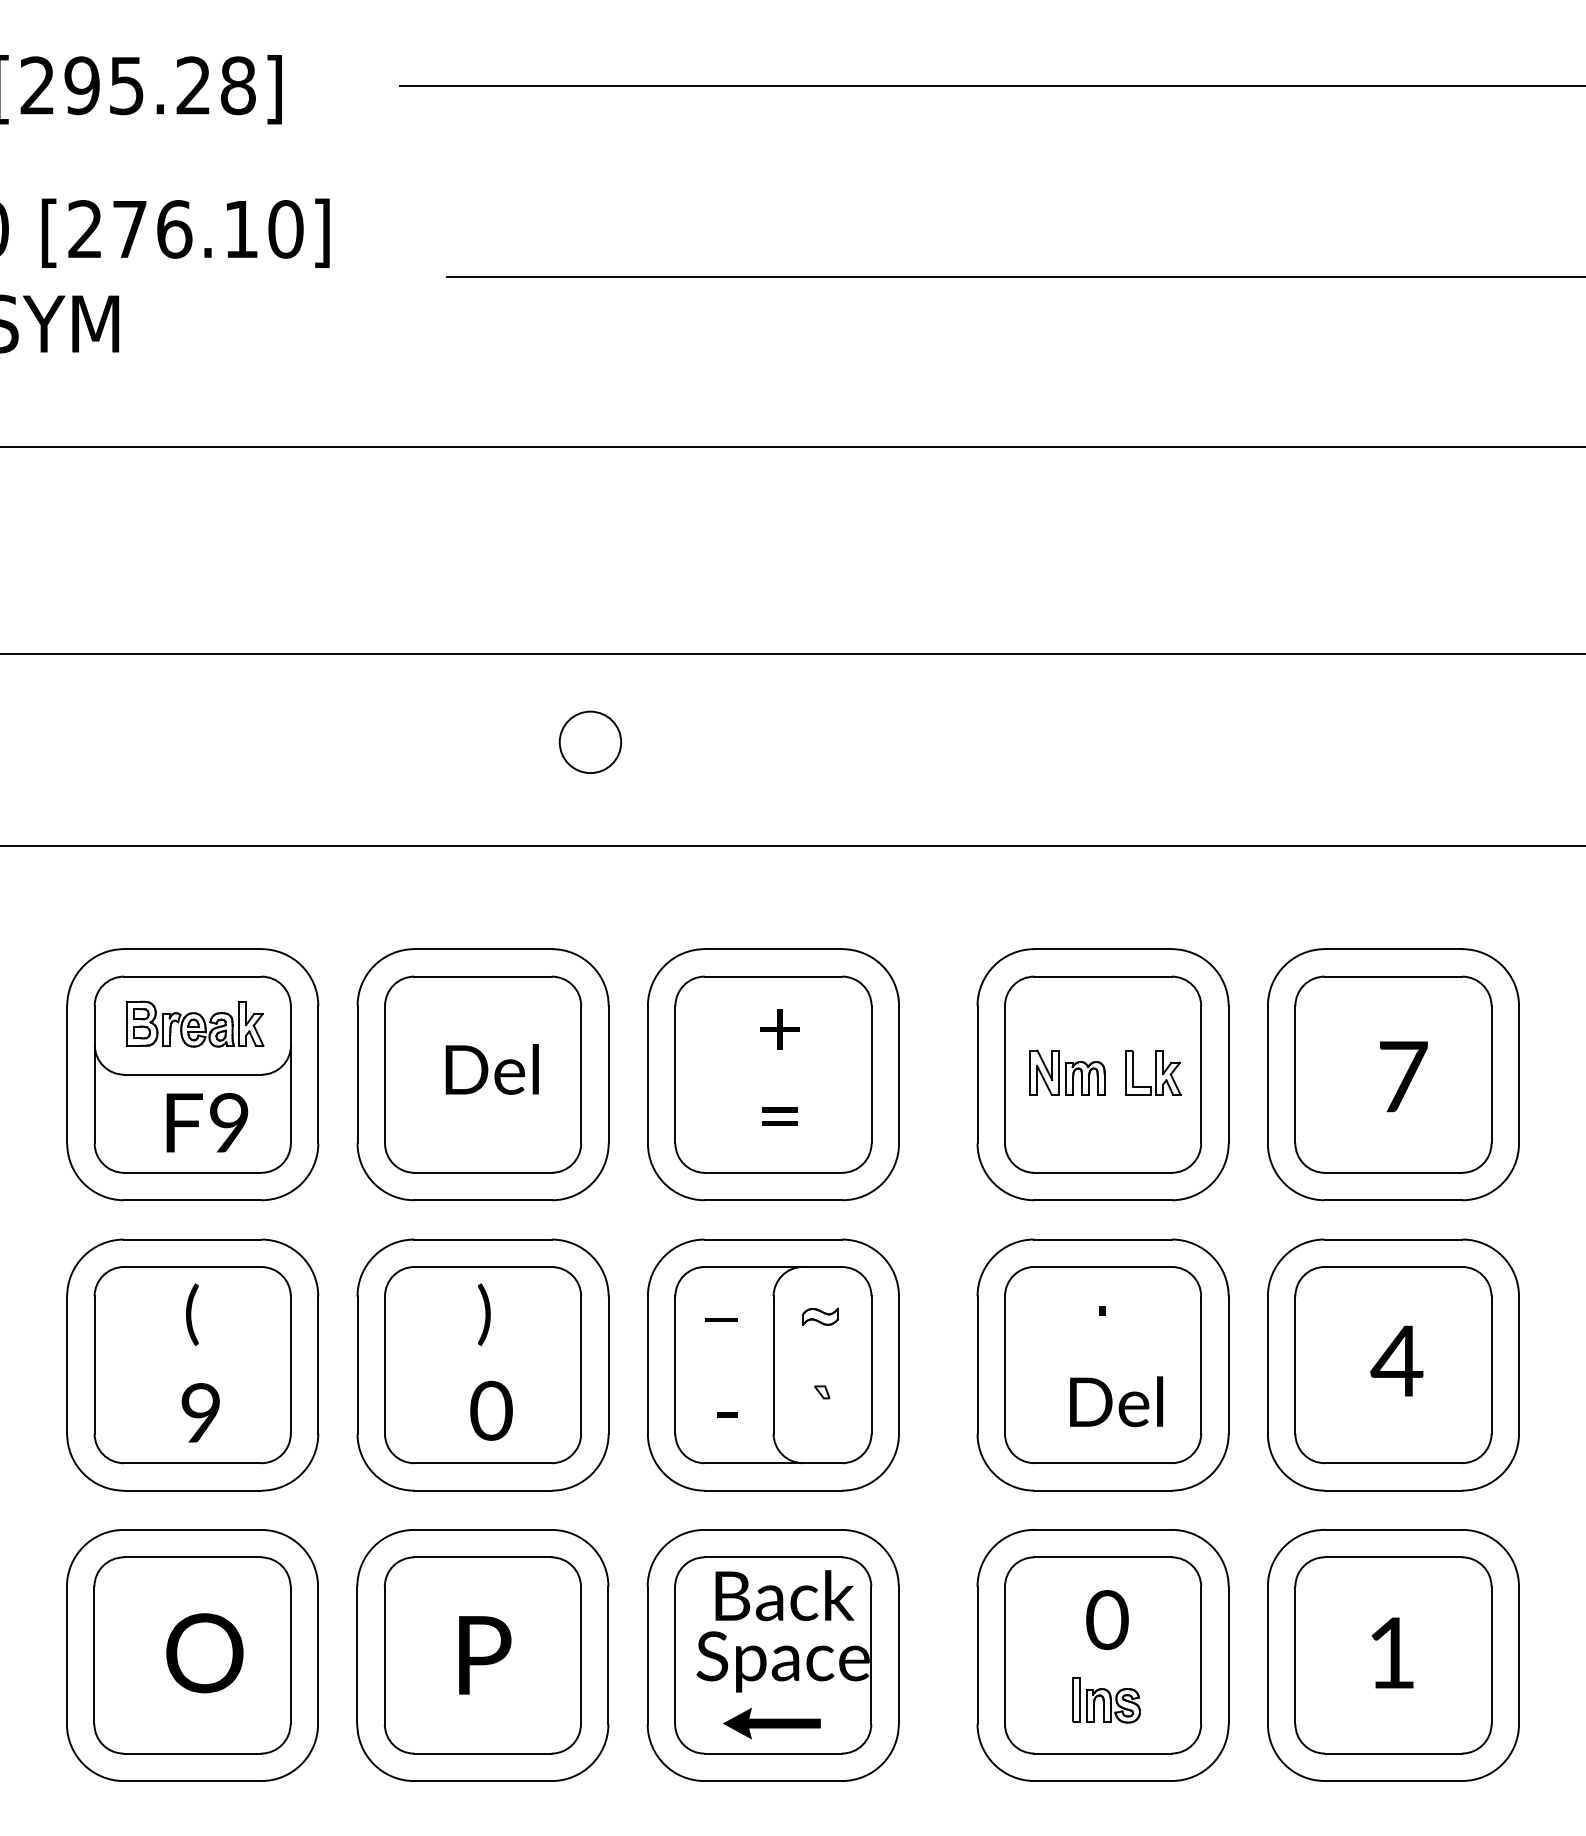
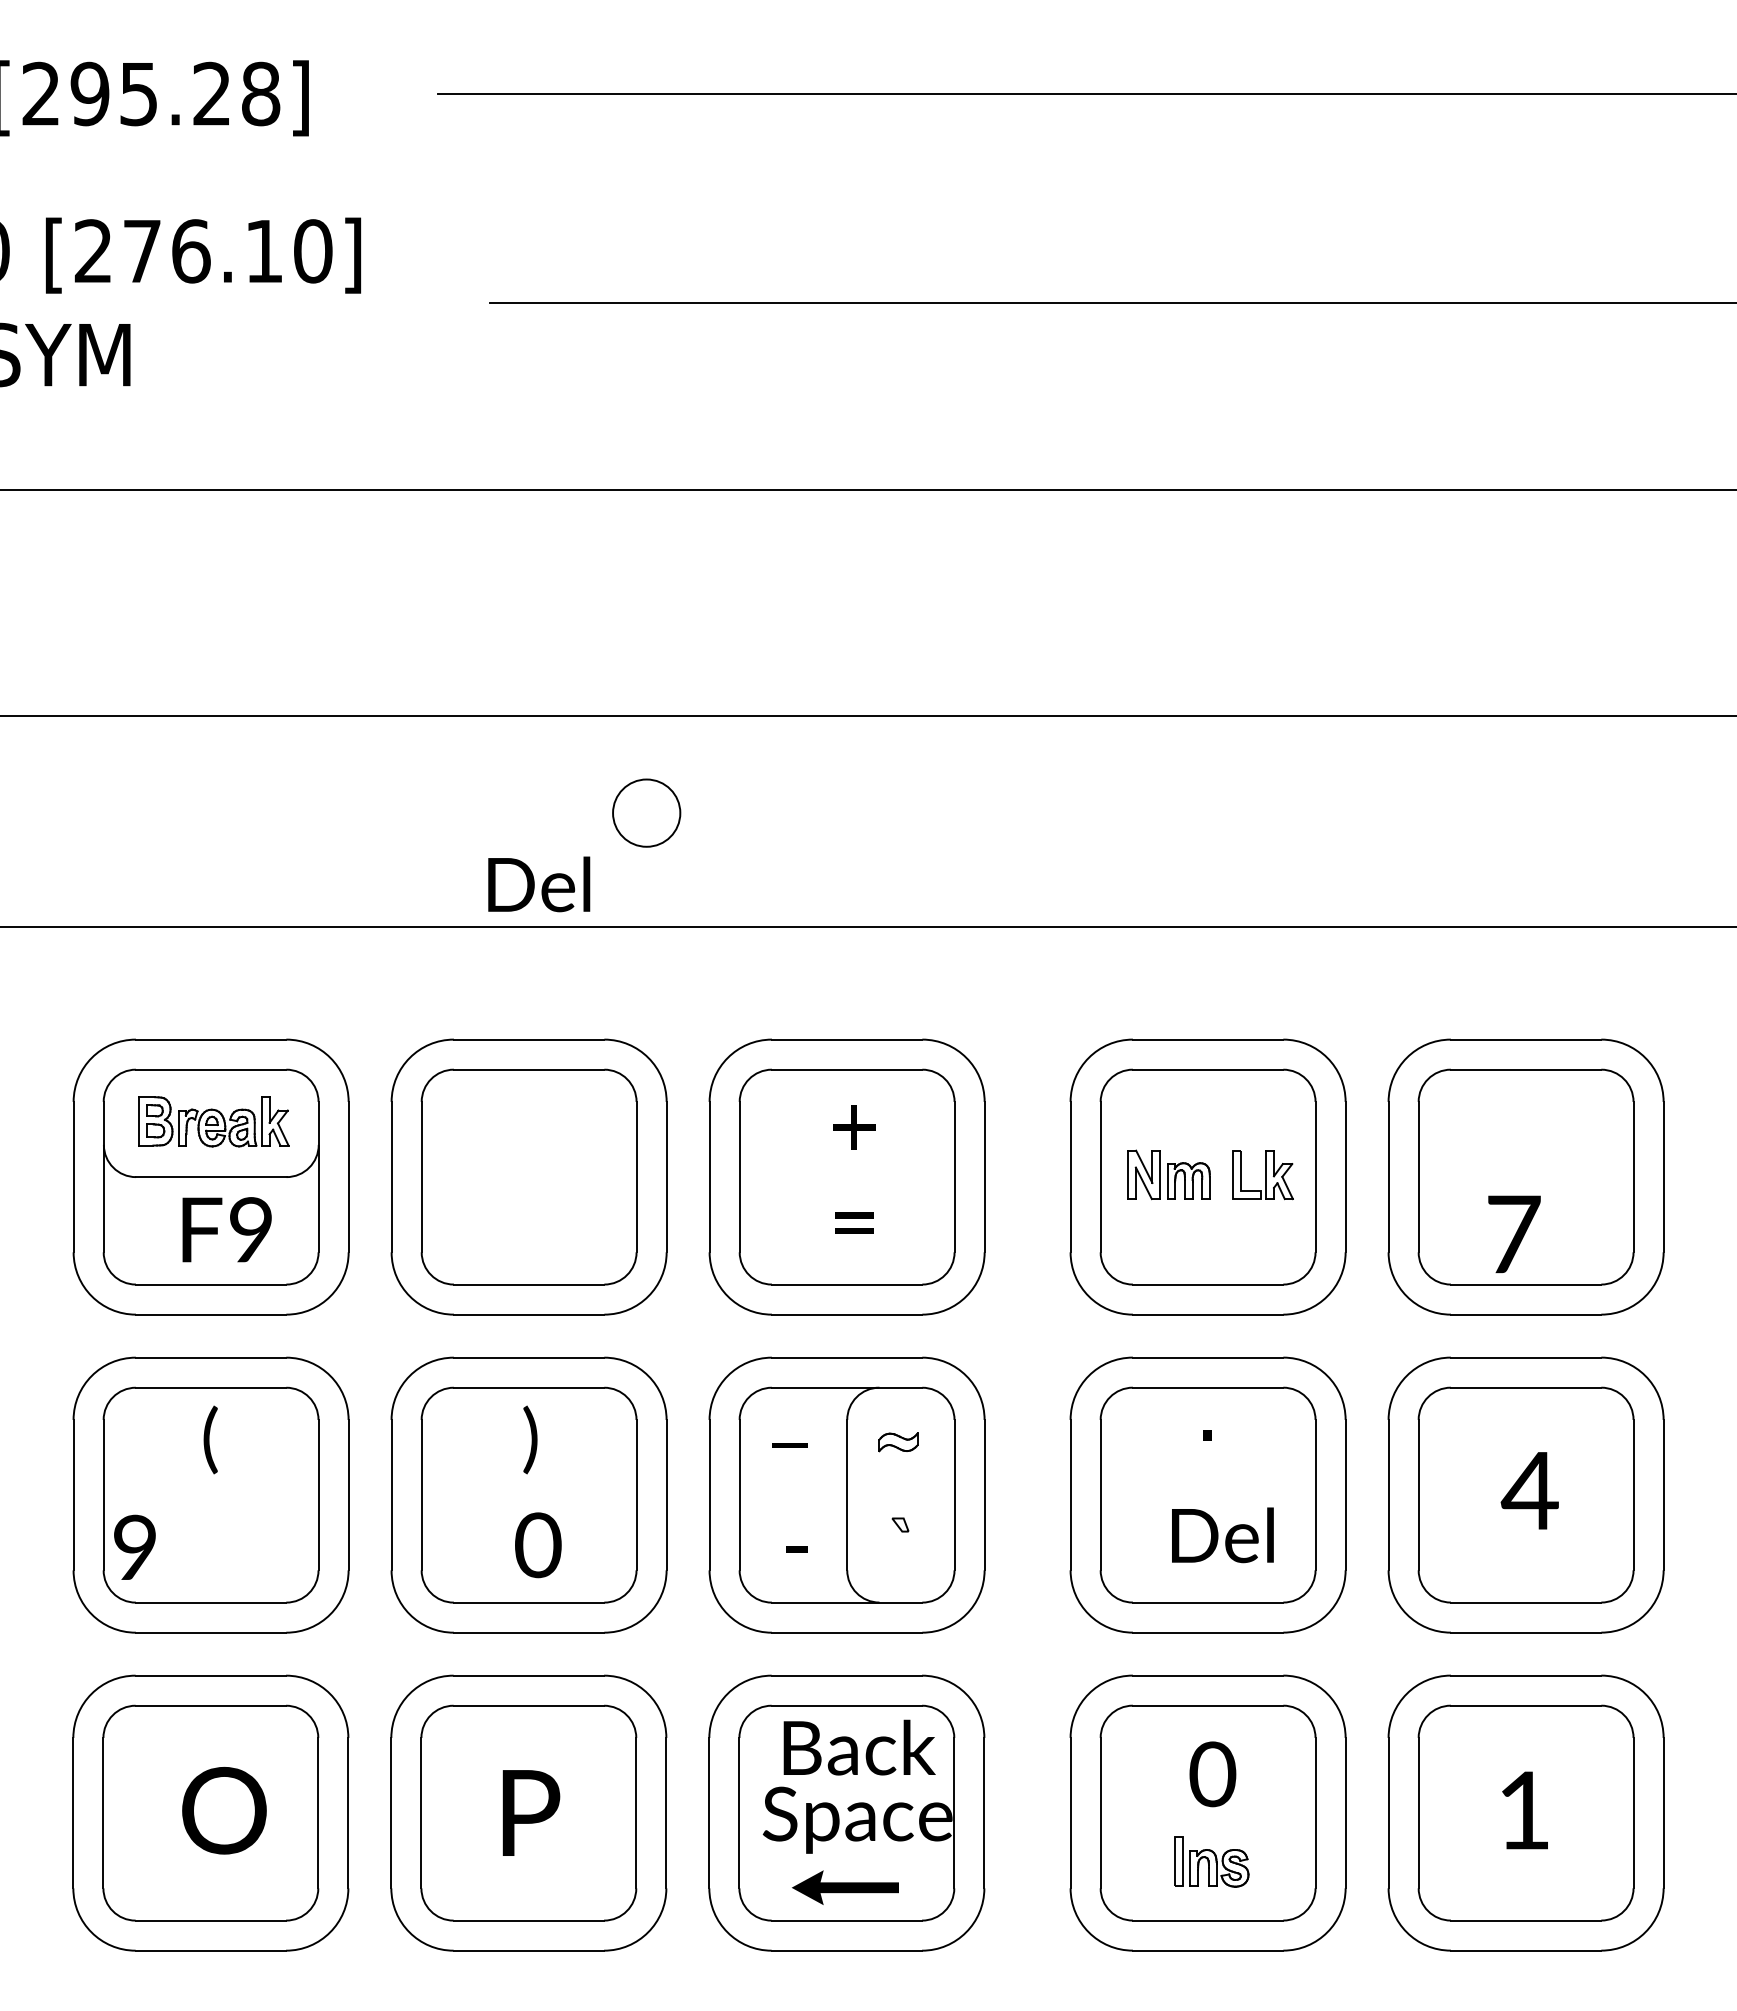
text: (492, 1069) -> (539, 884), moved
text: (1403, 1076) -> (1514, 1234), moved
text: (200, 1411) -> (134, 1546), moved

